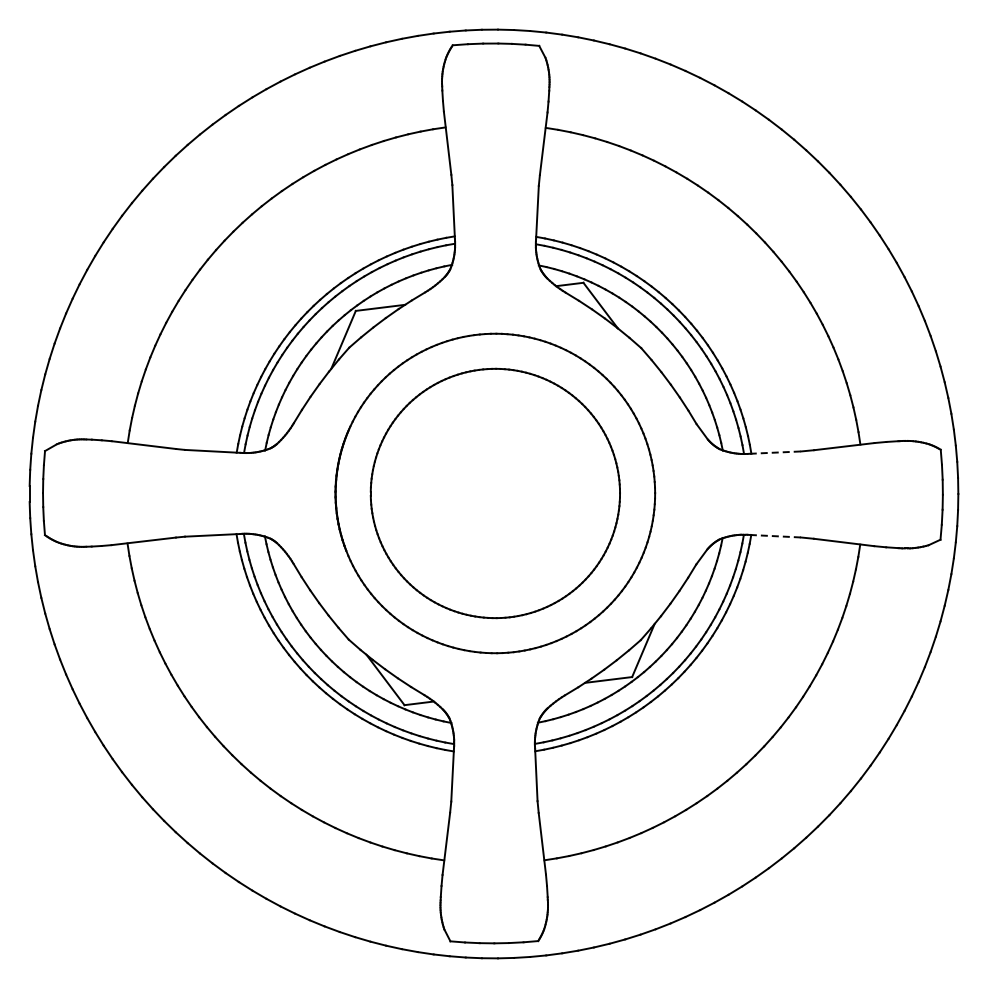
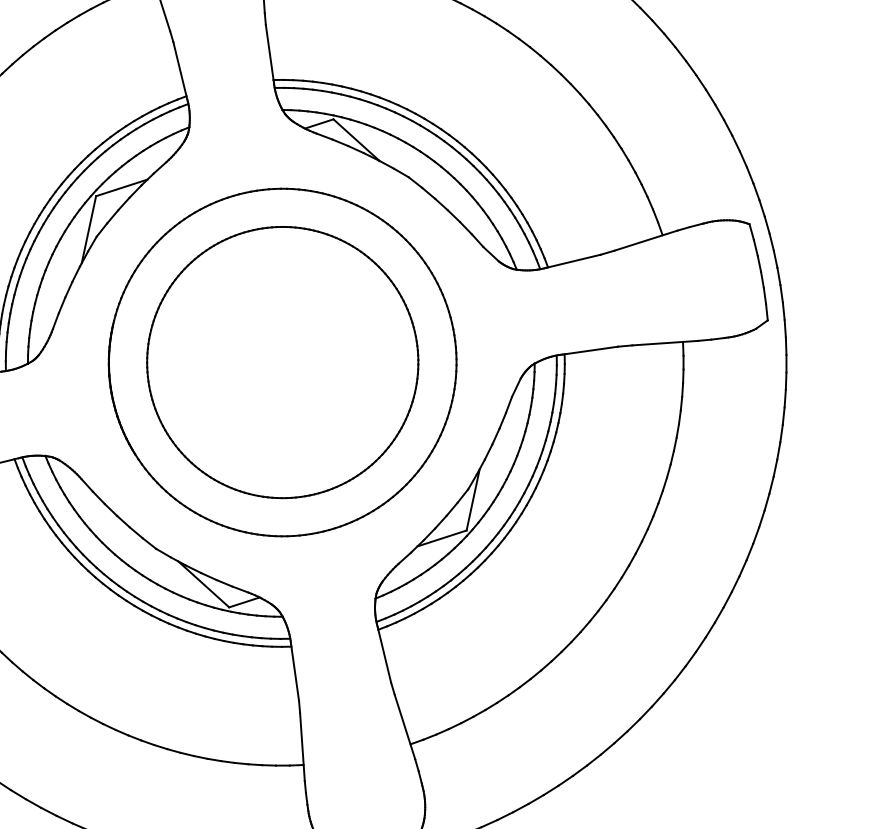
line: (775, 452) -> (573, 261), dashed -> solid
line: (775, 536) -> (590, 350), dashed -> solid

